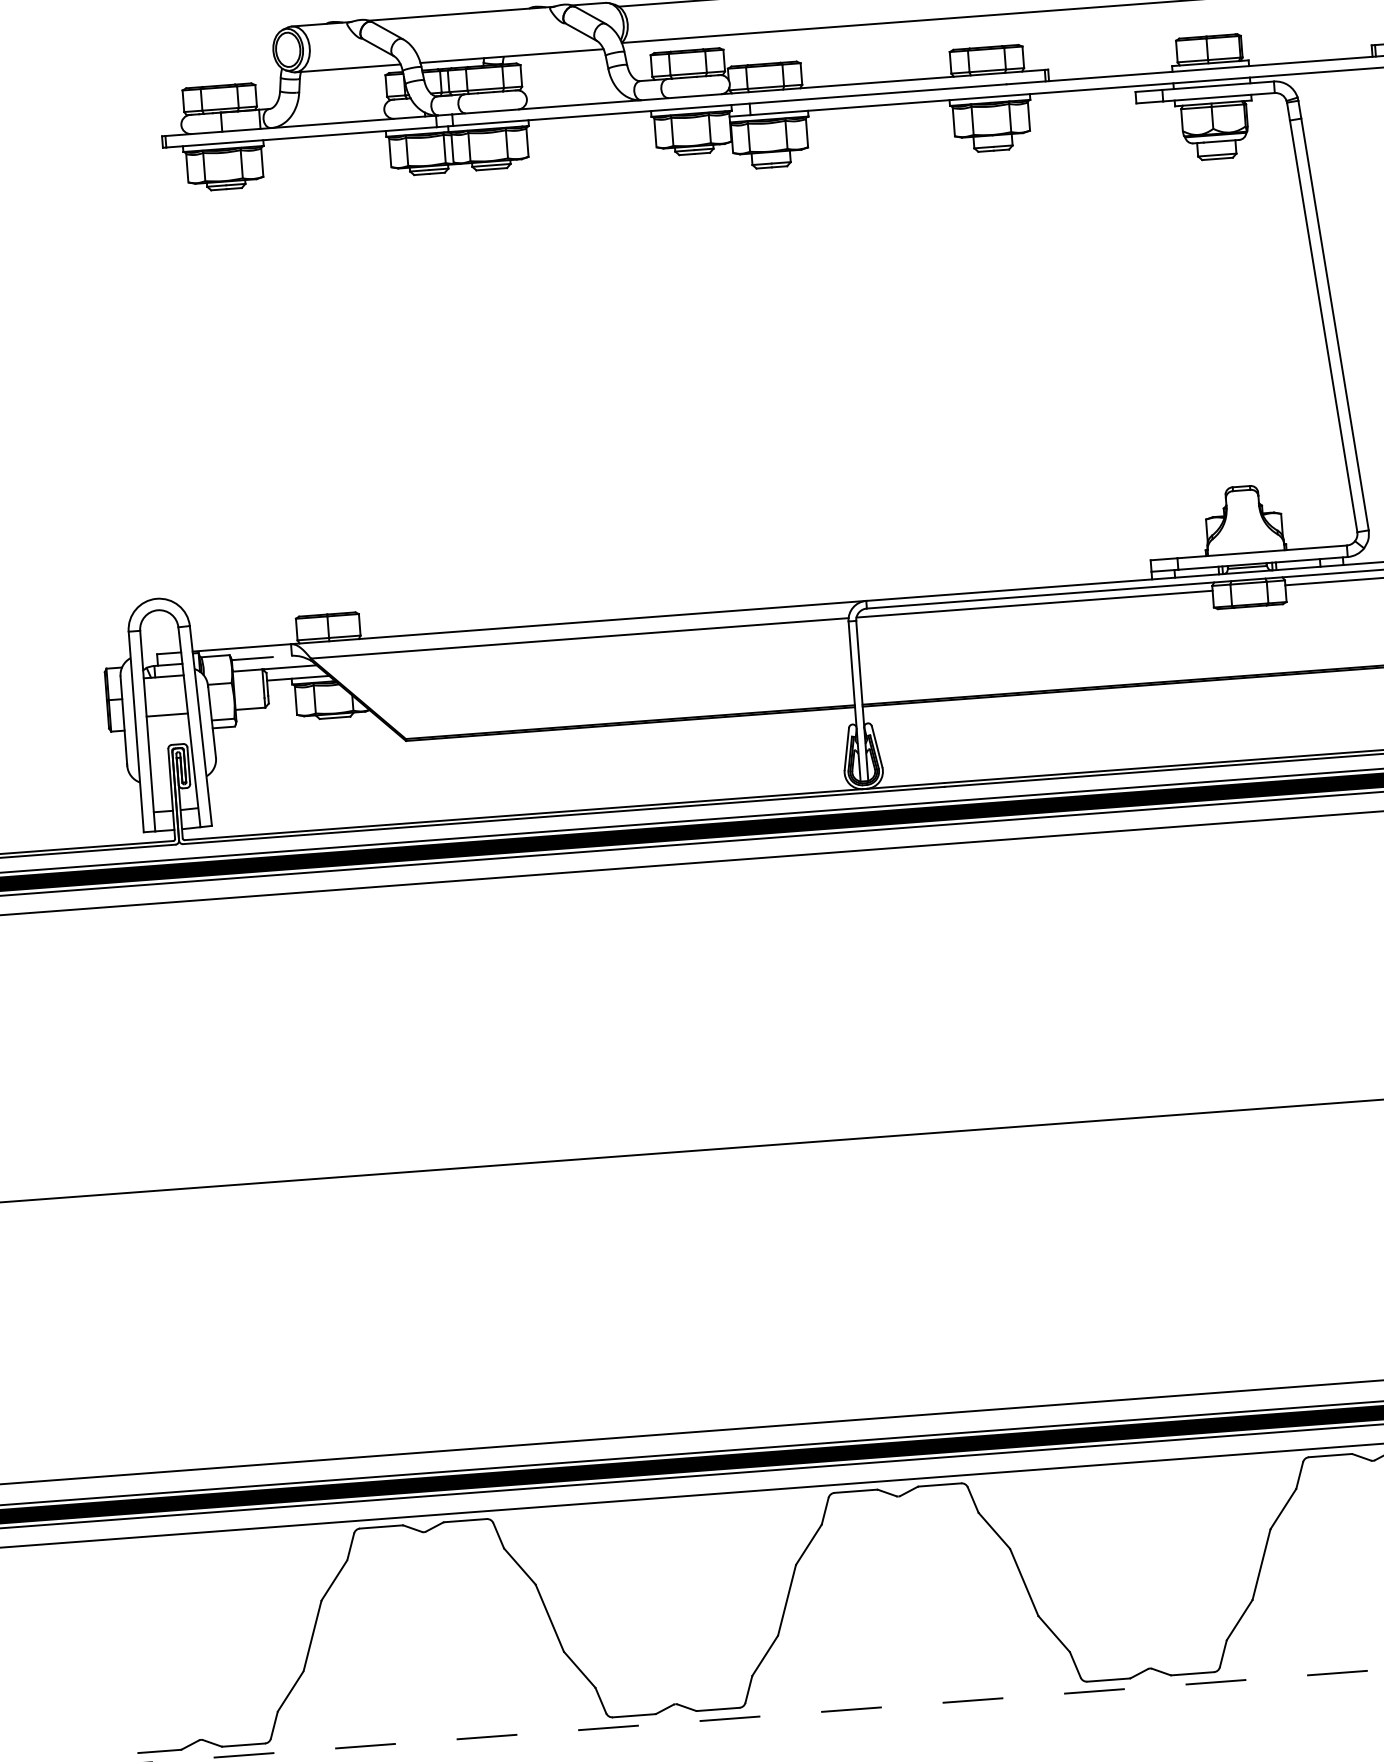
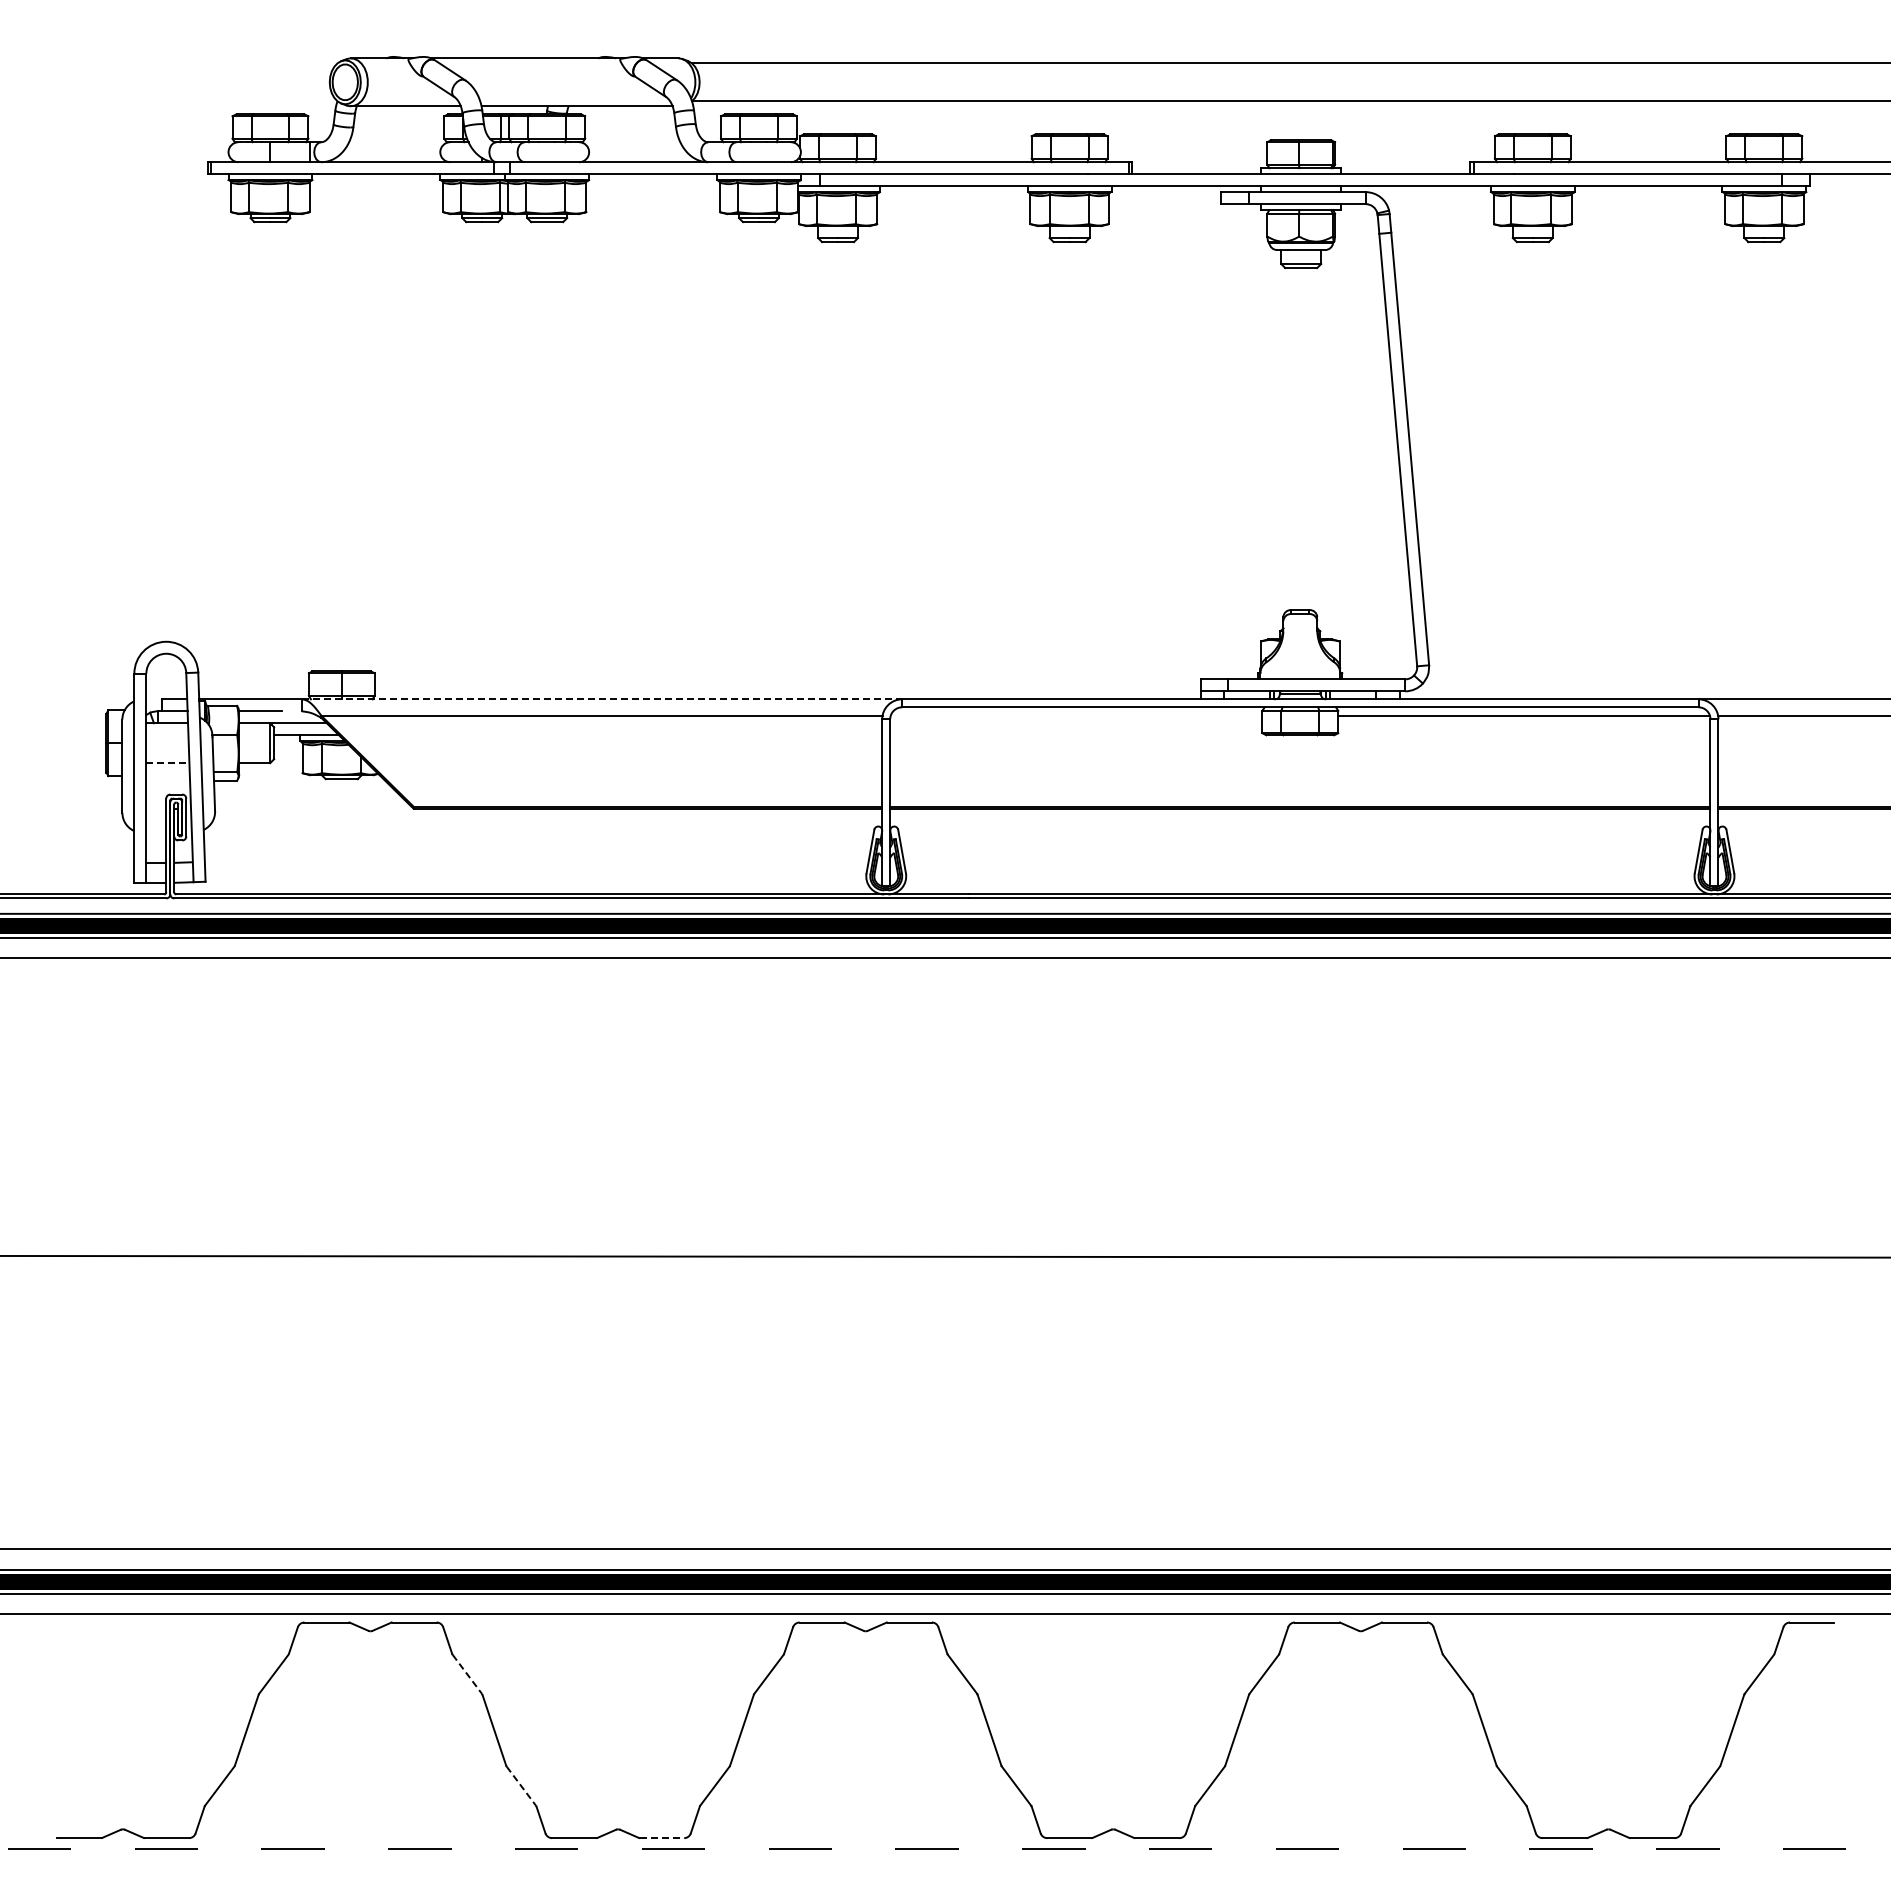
line: (1034, 603) -> (1076, 715), removed
line: (579, 622) -> (602, 699), solid -> dashed
line: (166, 715) -> (167, 763), solid -> dashed
line: (520, 1566) -> (467, 1674), solid -> dashed
line: (579, 1670) -> (521, 1786), solid -> dashed
line: (718, 1709) -> (662, 1838), solid -> dashed

